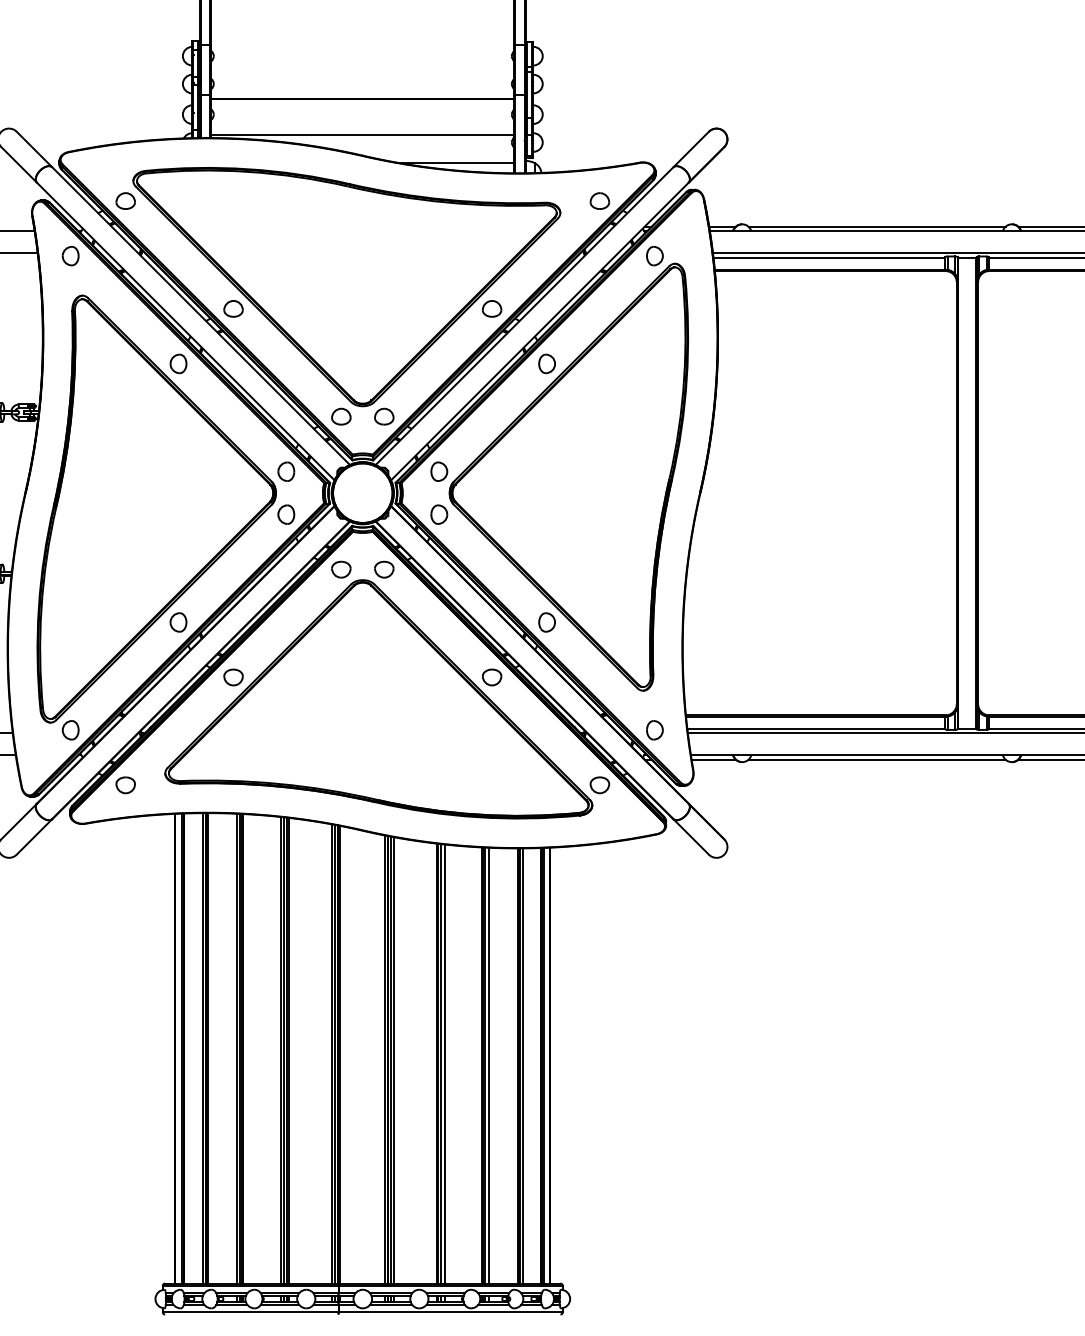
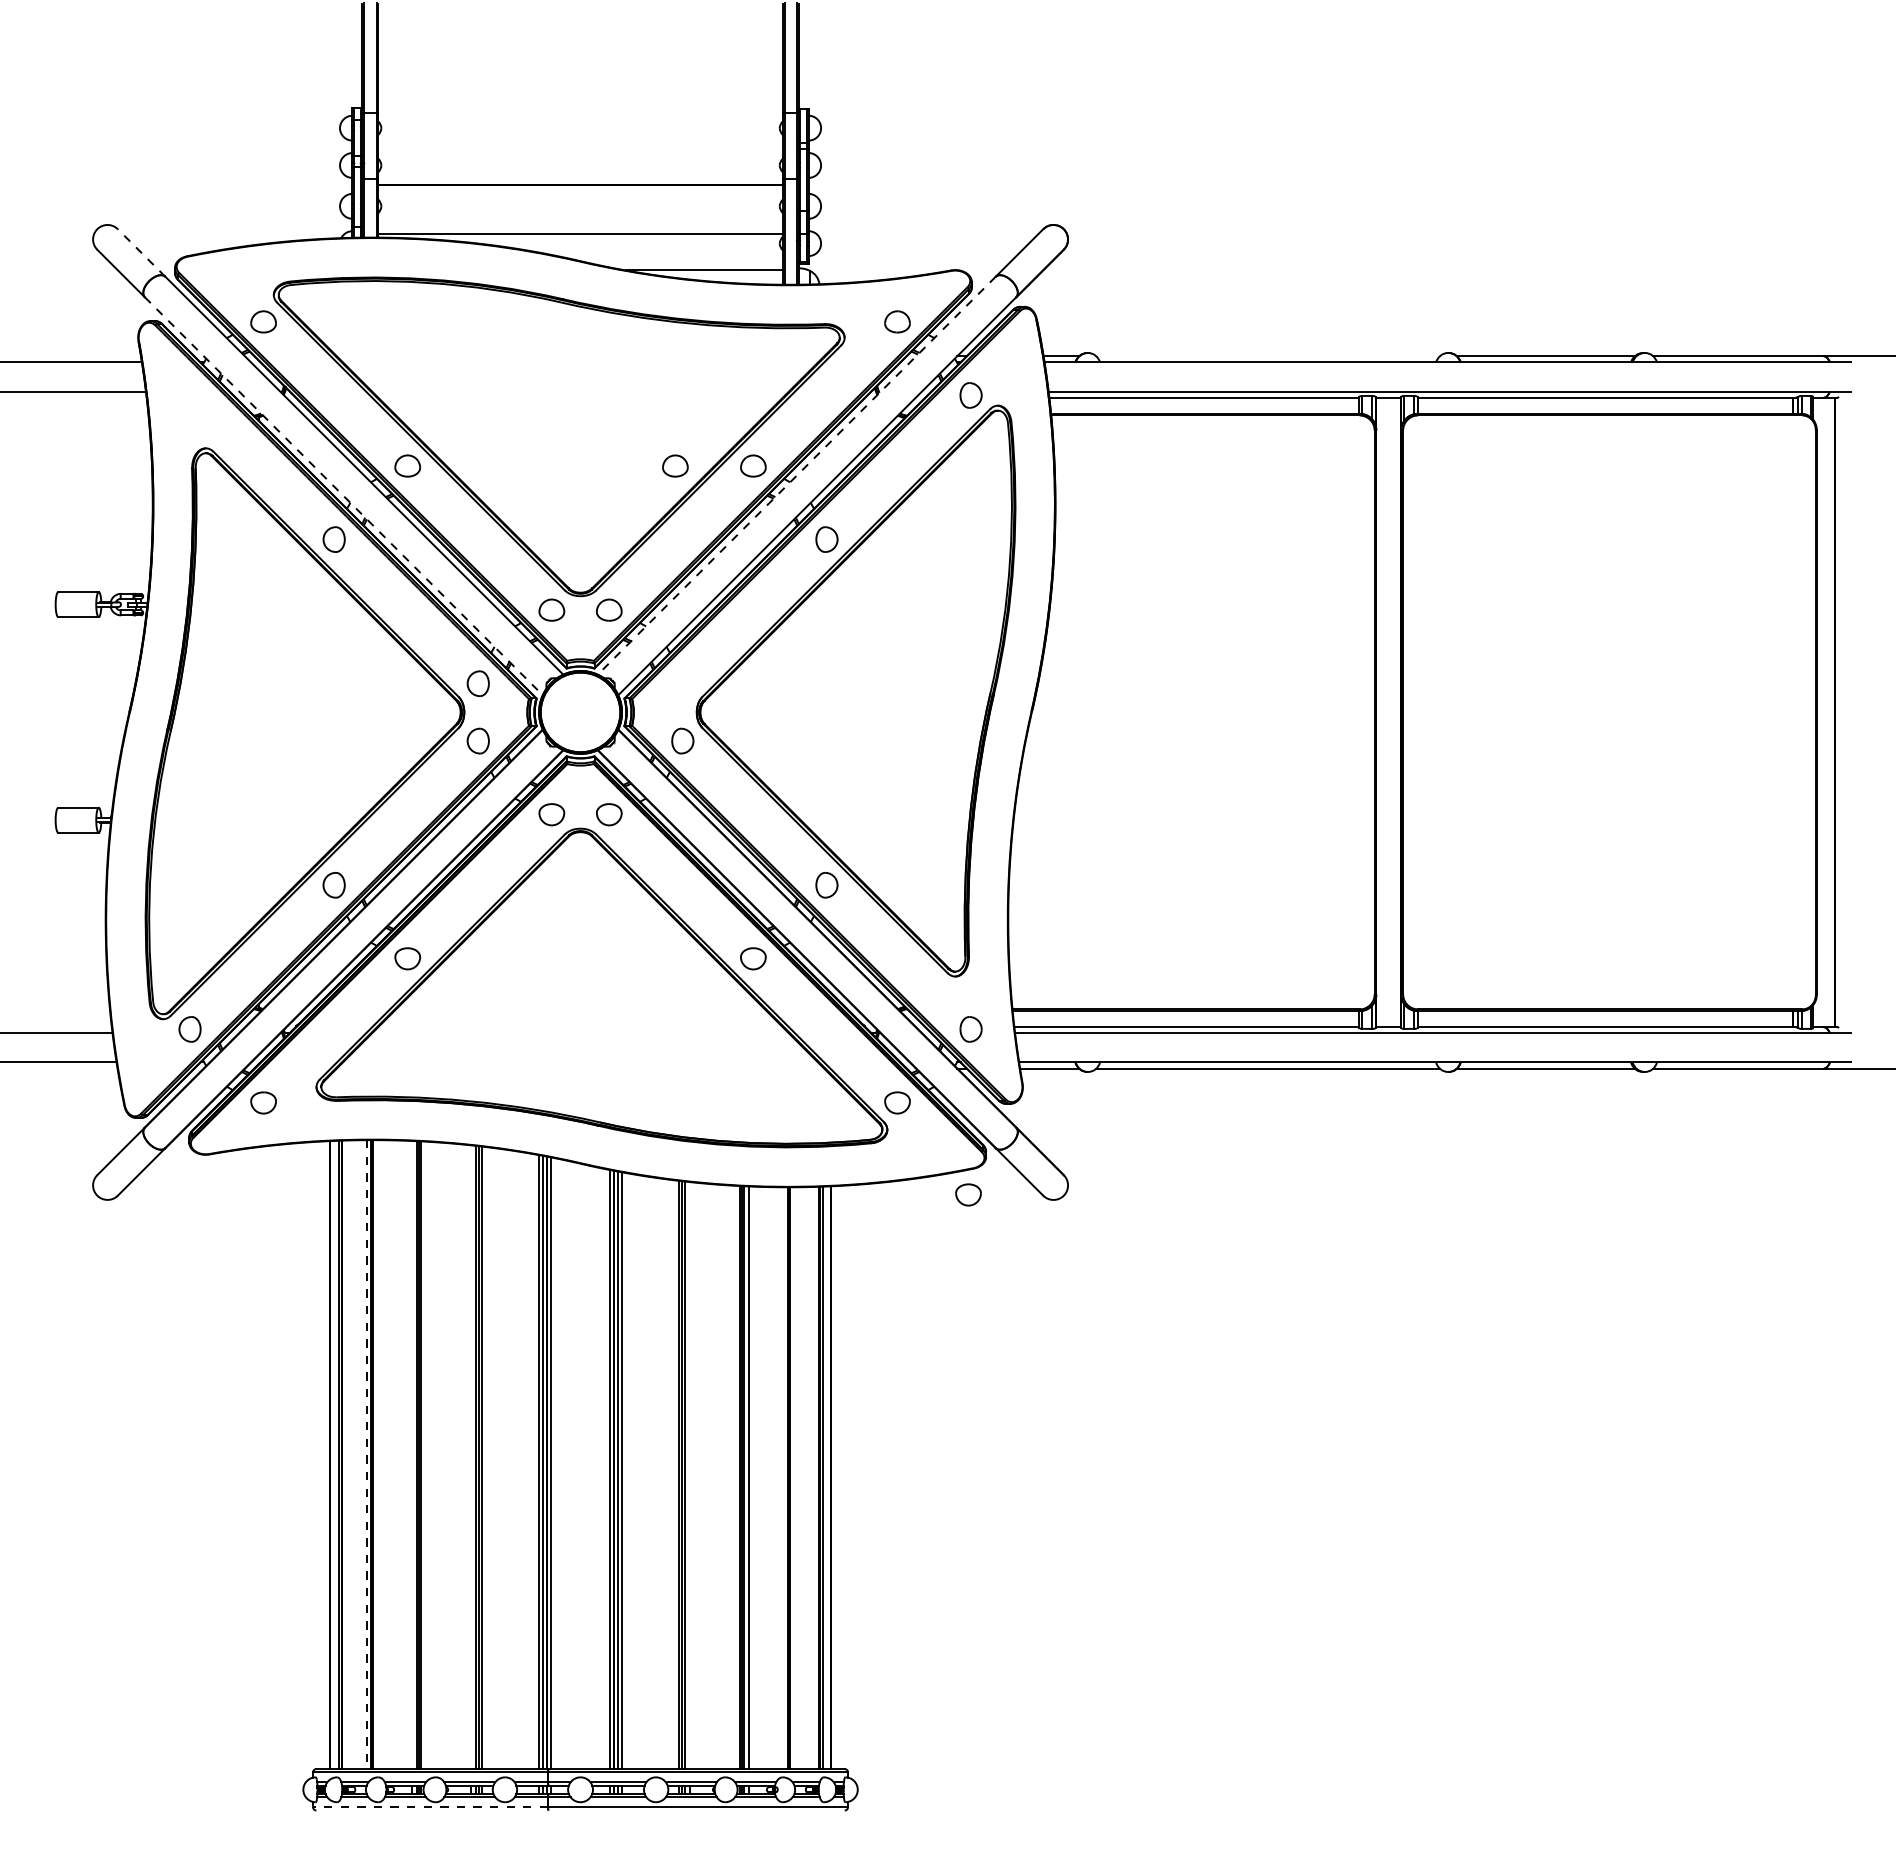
line: (34, 149) -> (141, 252), solid -> dashed
line: (876, 226) -> (1267, 356), removed
part: (70, 256) -> (189, 395), removed
part: (433, 308) -> (675, 465), added
line: (524, 316) -> (796, 476), solid -> dashed
line: (186, 331) -> (344, 496), solid -> dashed
part: (439, 471) -> (682, 683), removed
part: (653, 853) -> (968, 1194), added
line: (237, 1048) -> (412, 1454), removed
line: (202, 1049) -> (366, 1455), solid -> dashed
line: (281, 1050) -> (471, 1457), removed
line: (444, 1063) -> (689, 1475), removed
line: (522, 1066) -> (794, 1478), removed
line: (250, 1312) -> (430, 1807), solid -> dashed

